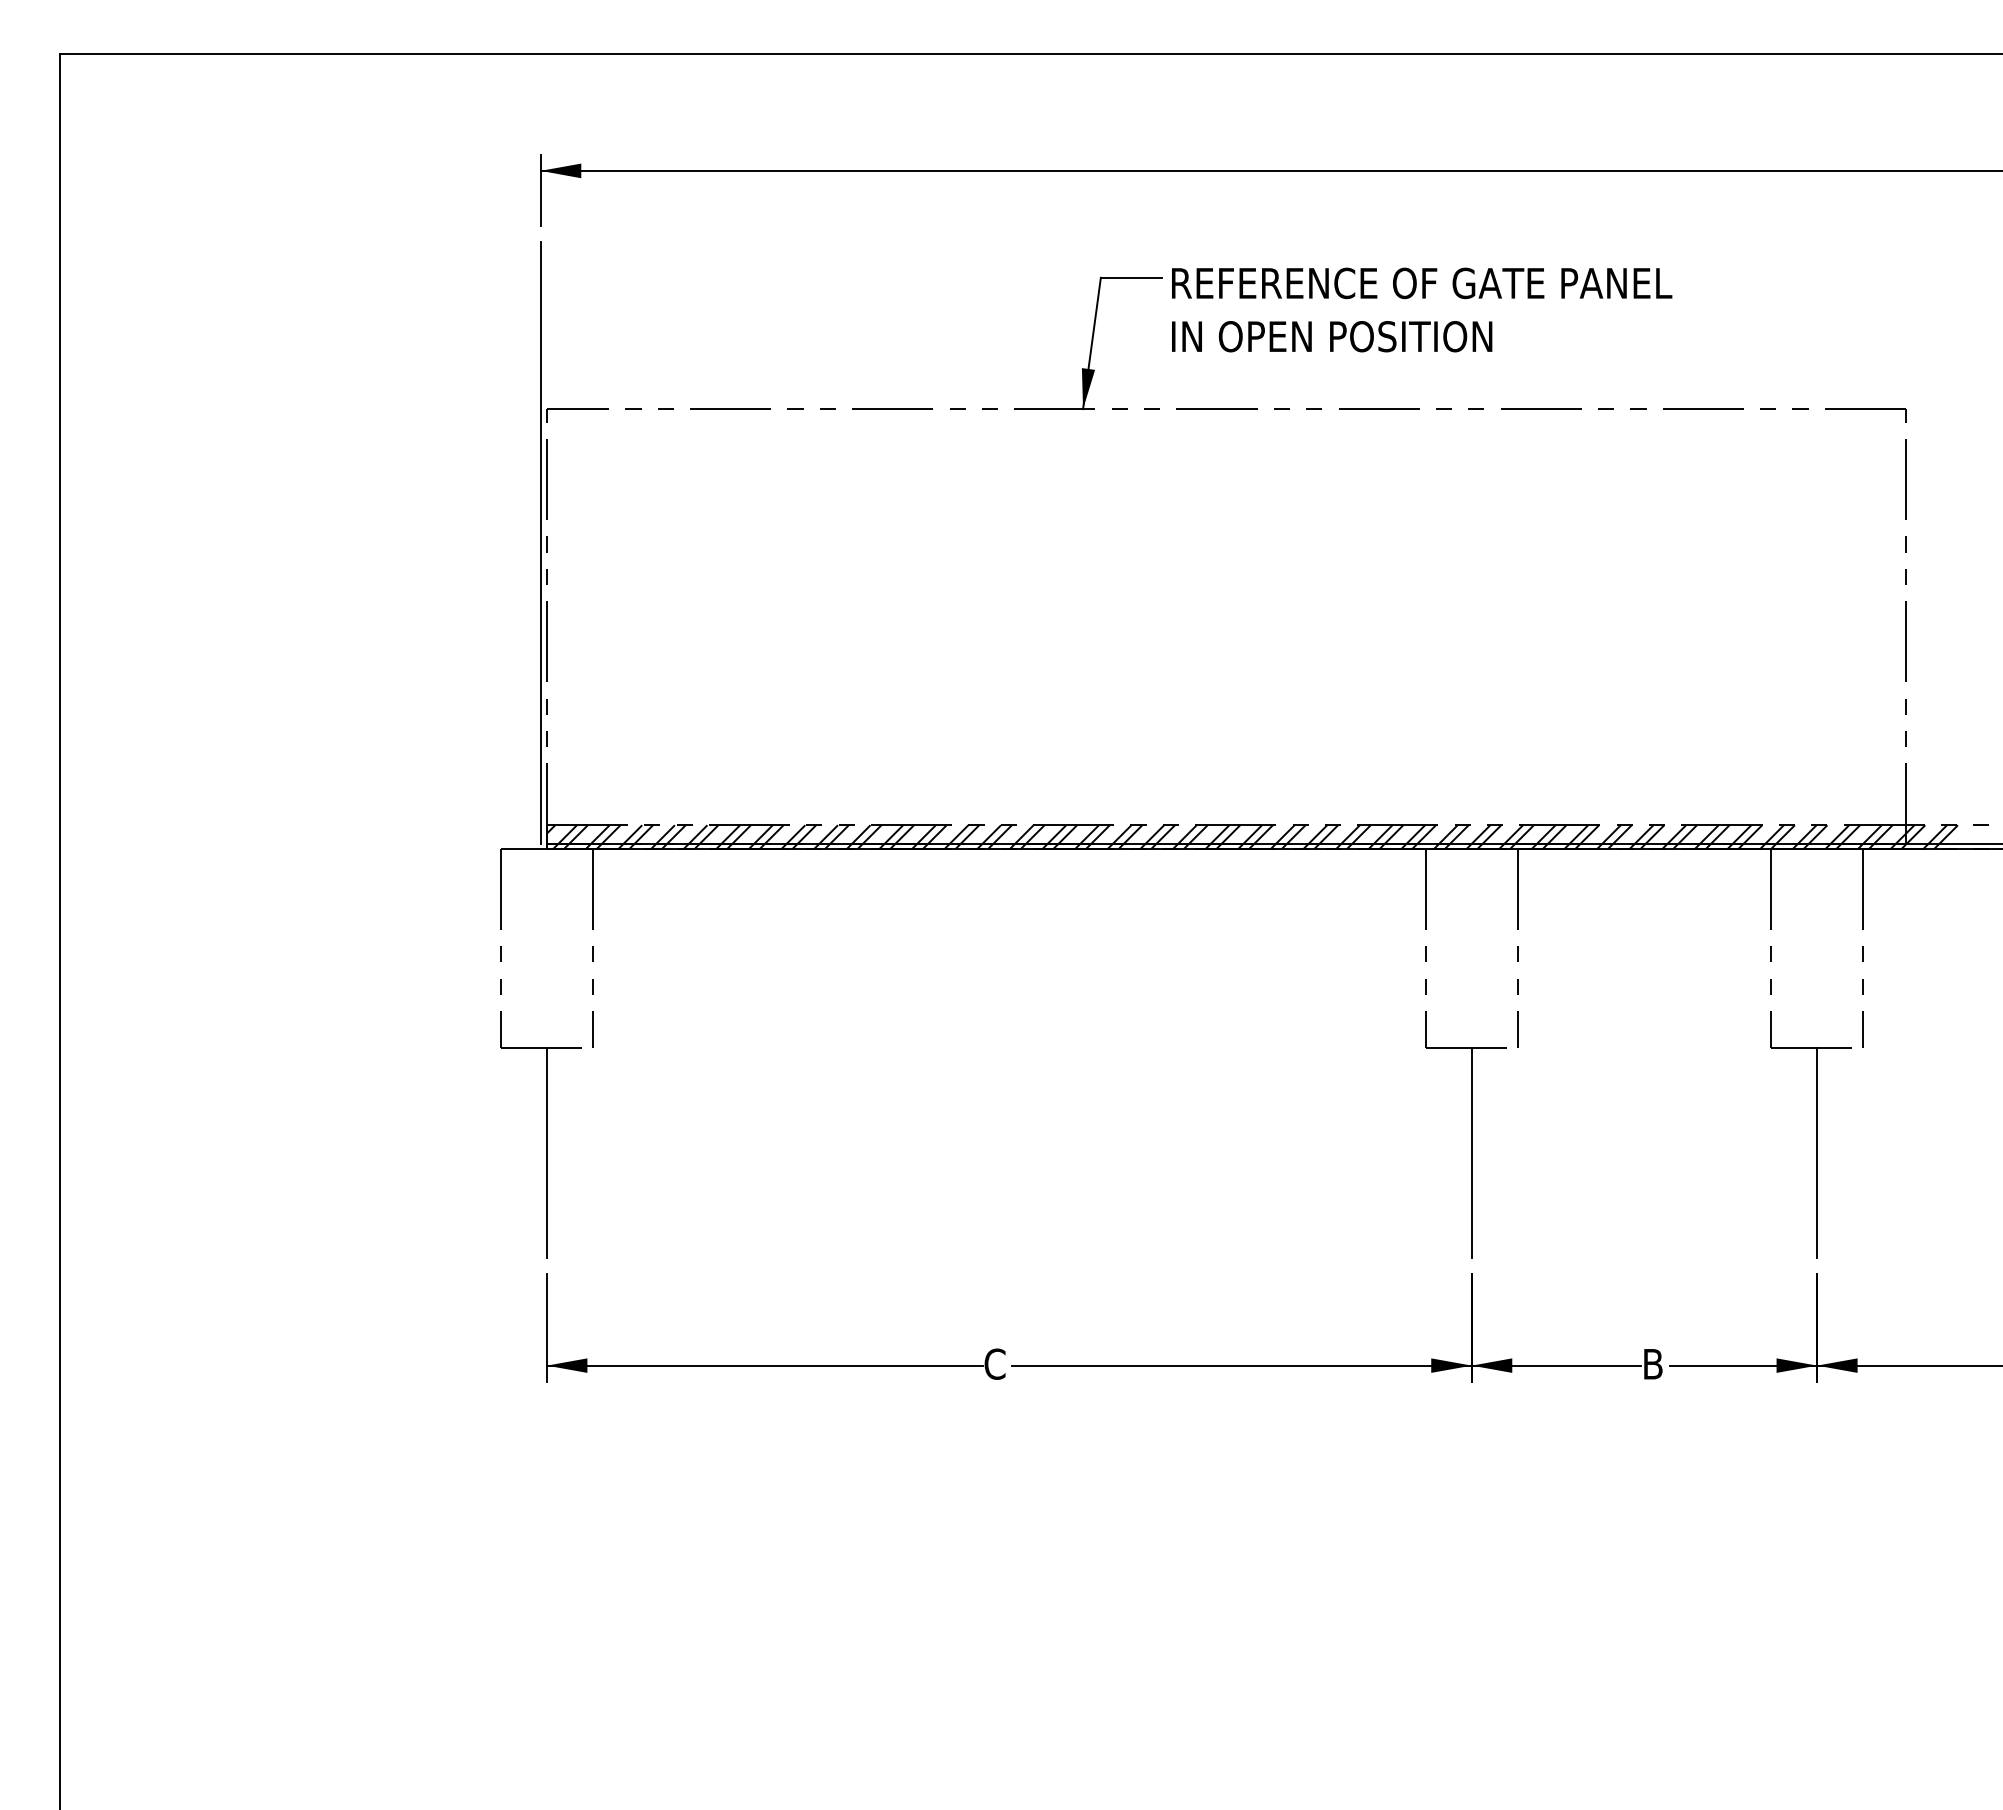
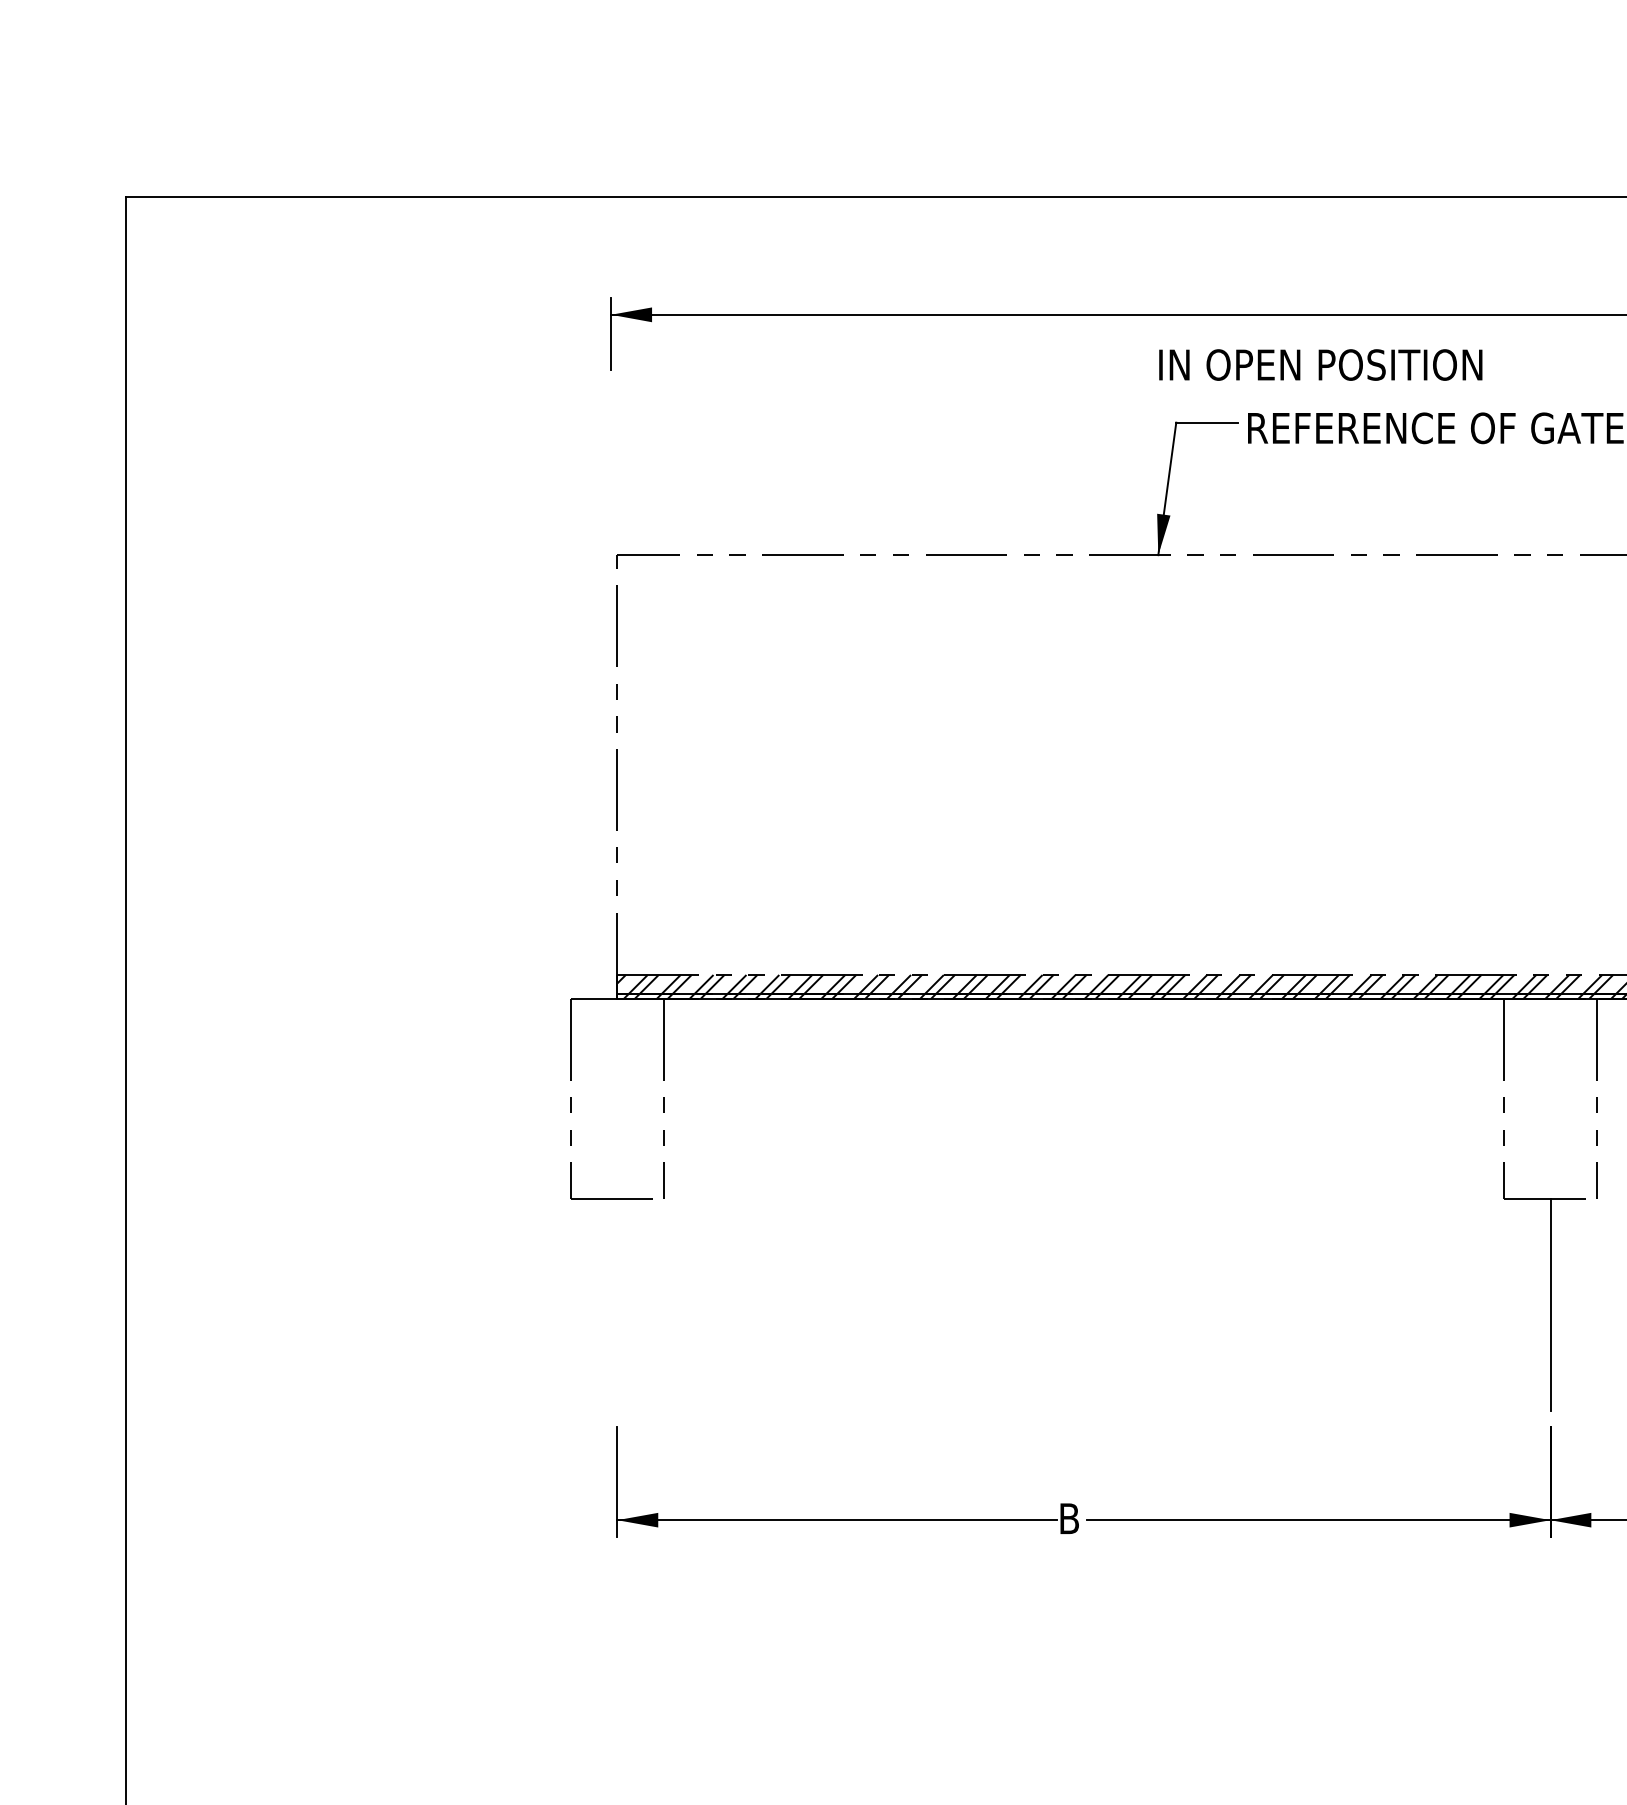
text: (1332, 336) -> (1321, 364), moved
line: (540, 543) -> (610, 690), removed
line: (546, 1152) -> (616, 1305), removed
text: (994, 1363) -> (1068, 1518), C -> B

